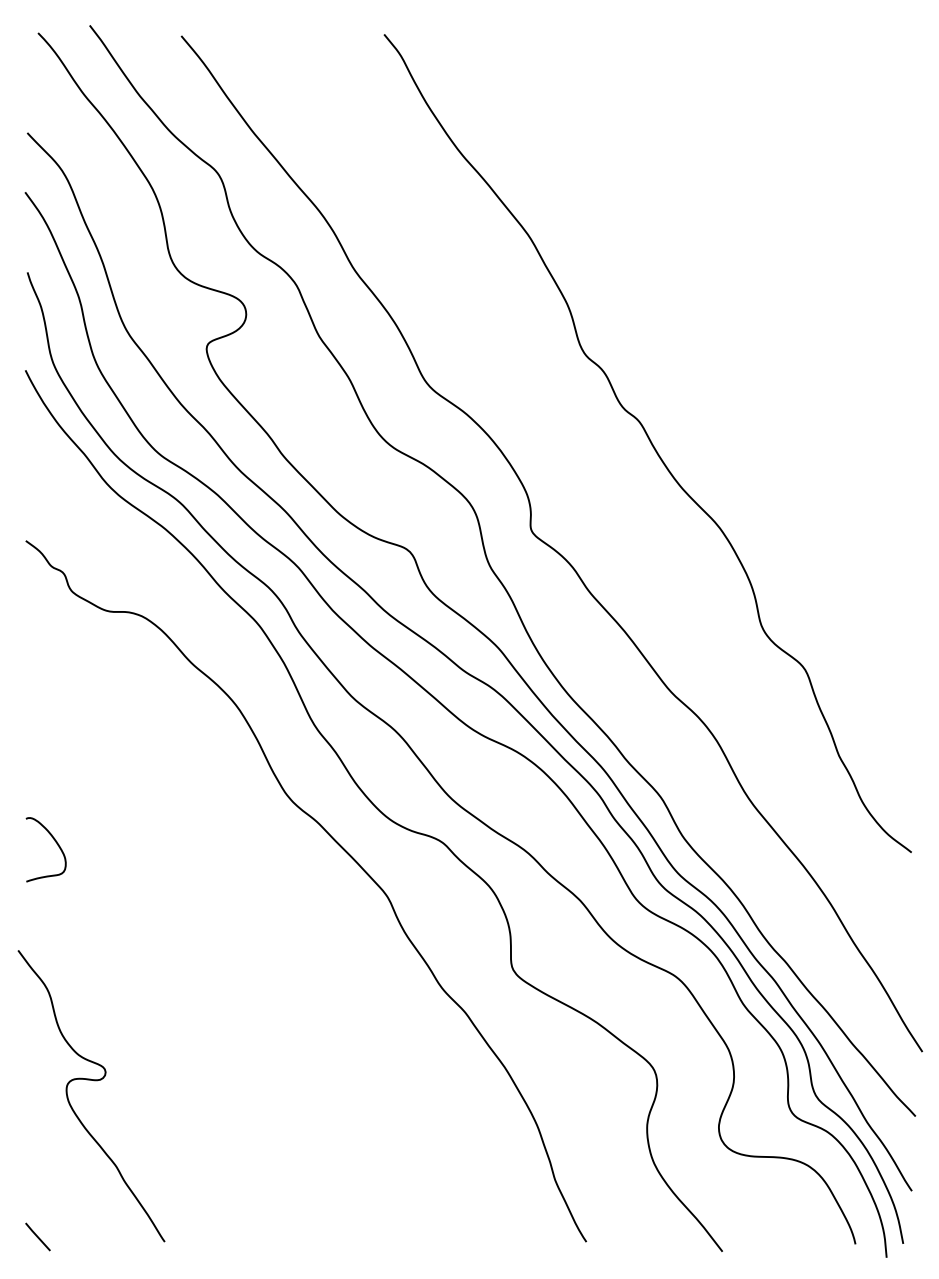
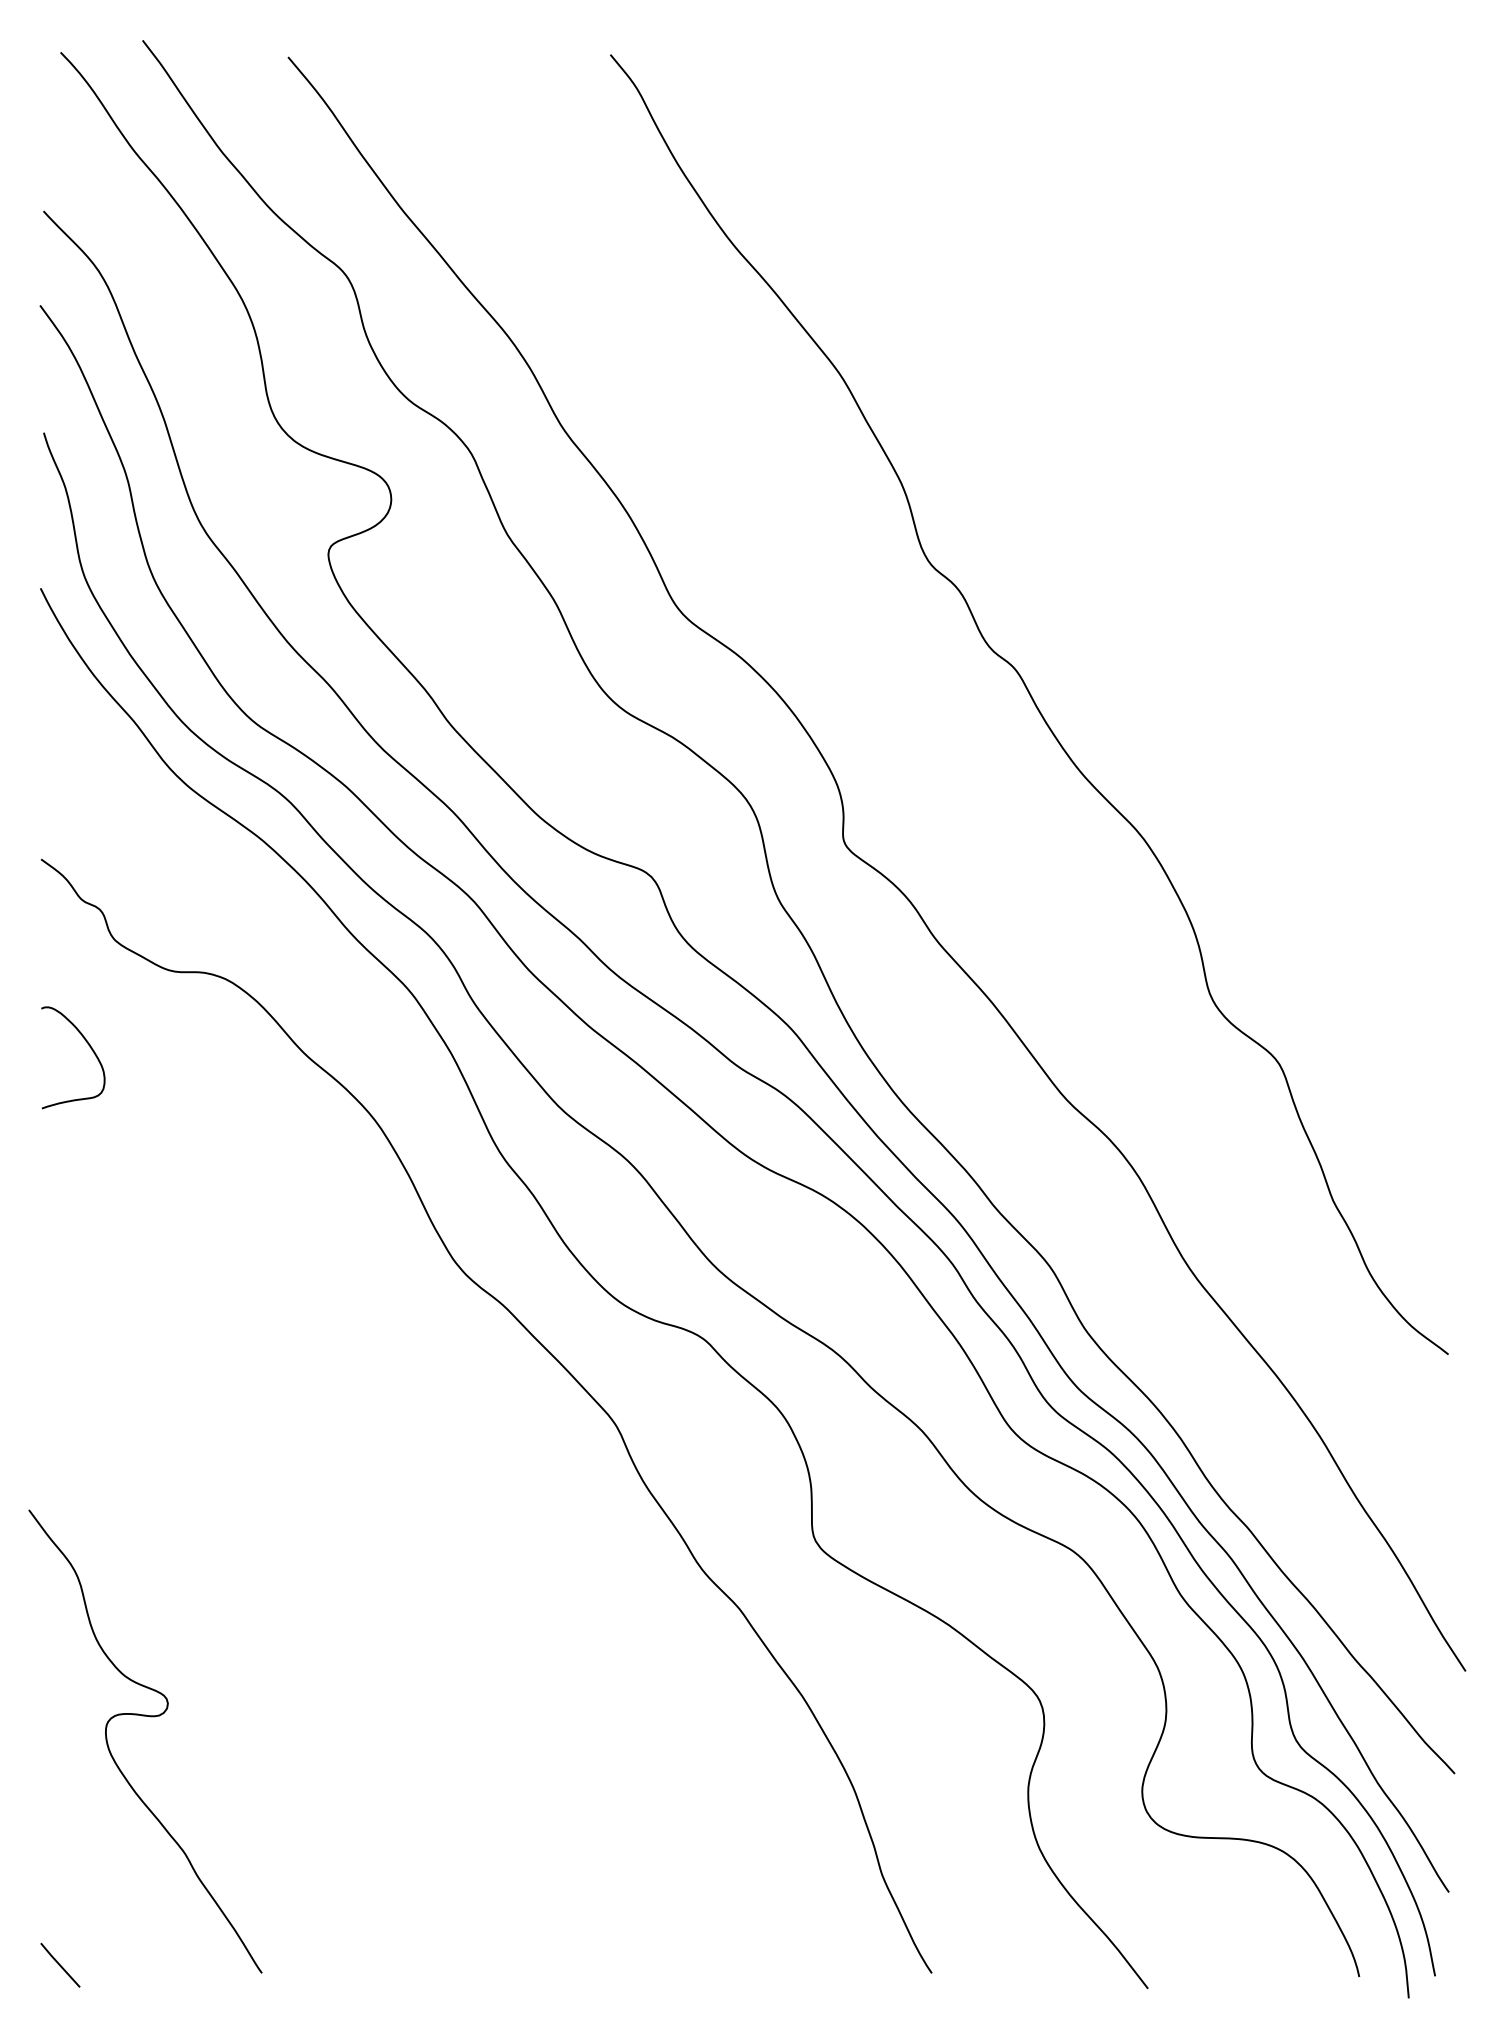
curve: (54, 841) -> (86, 1044), moved

